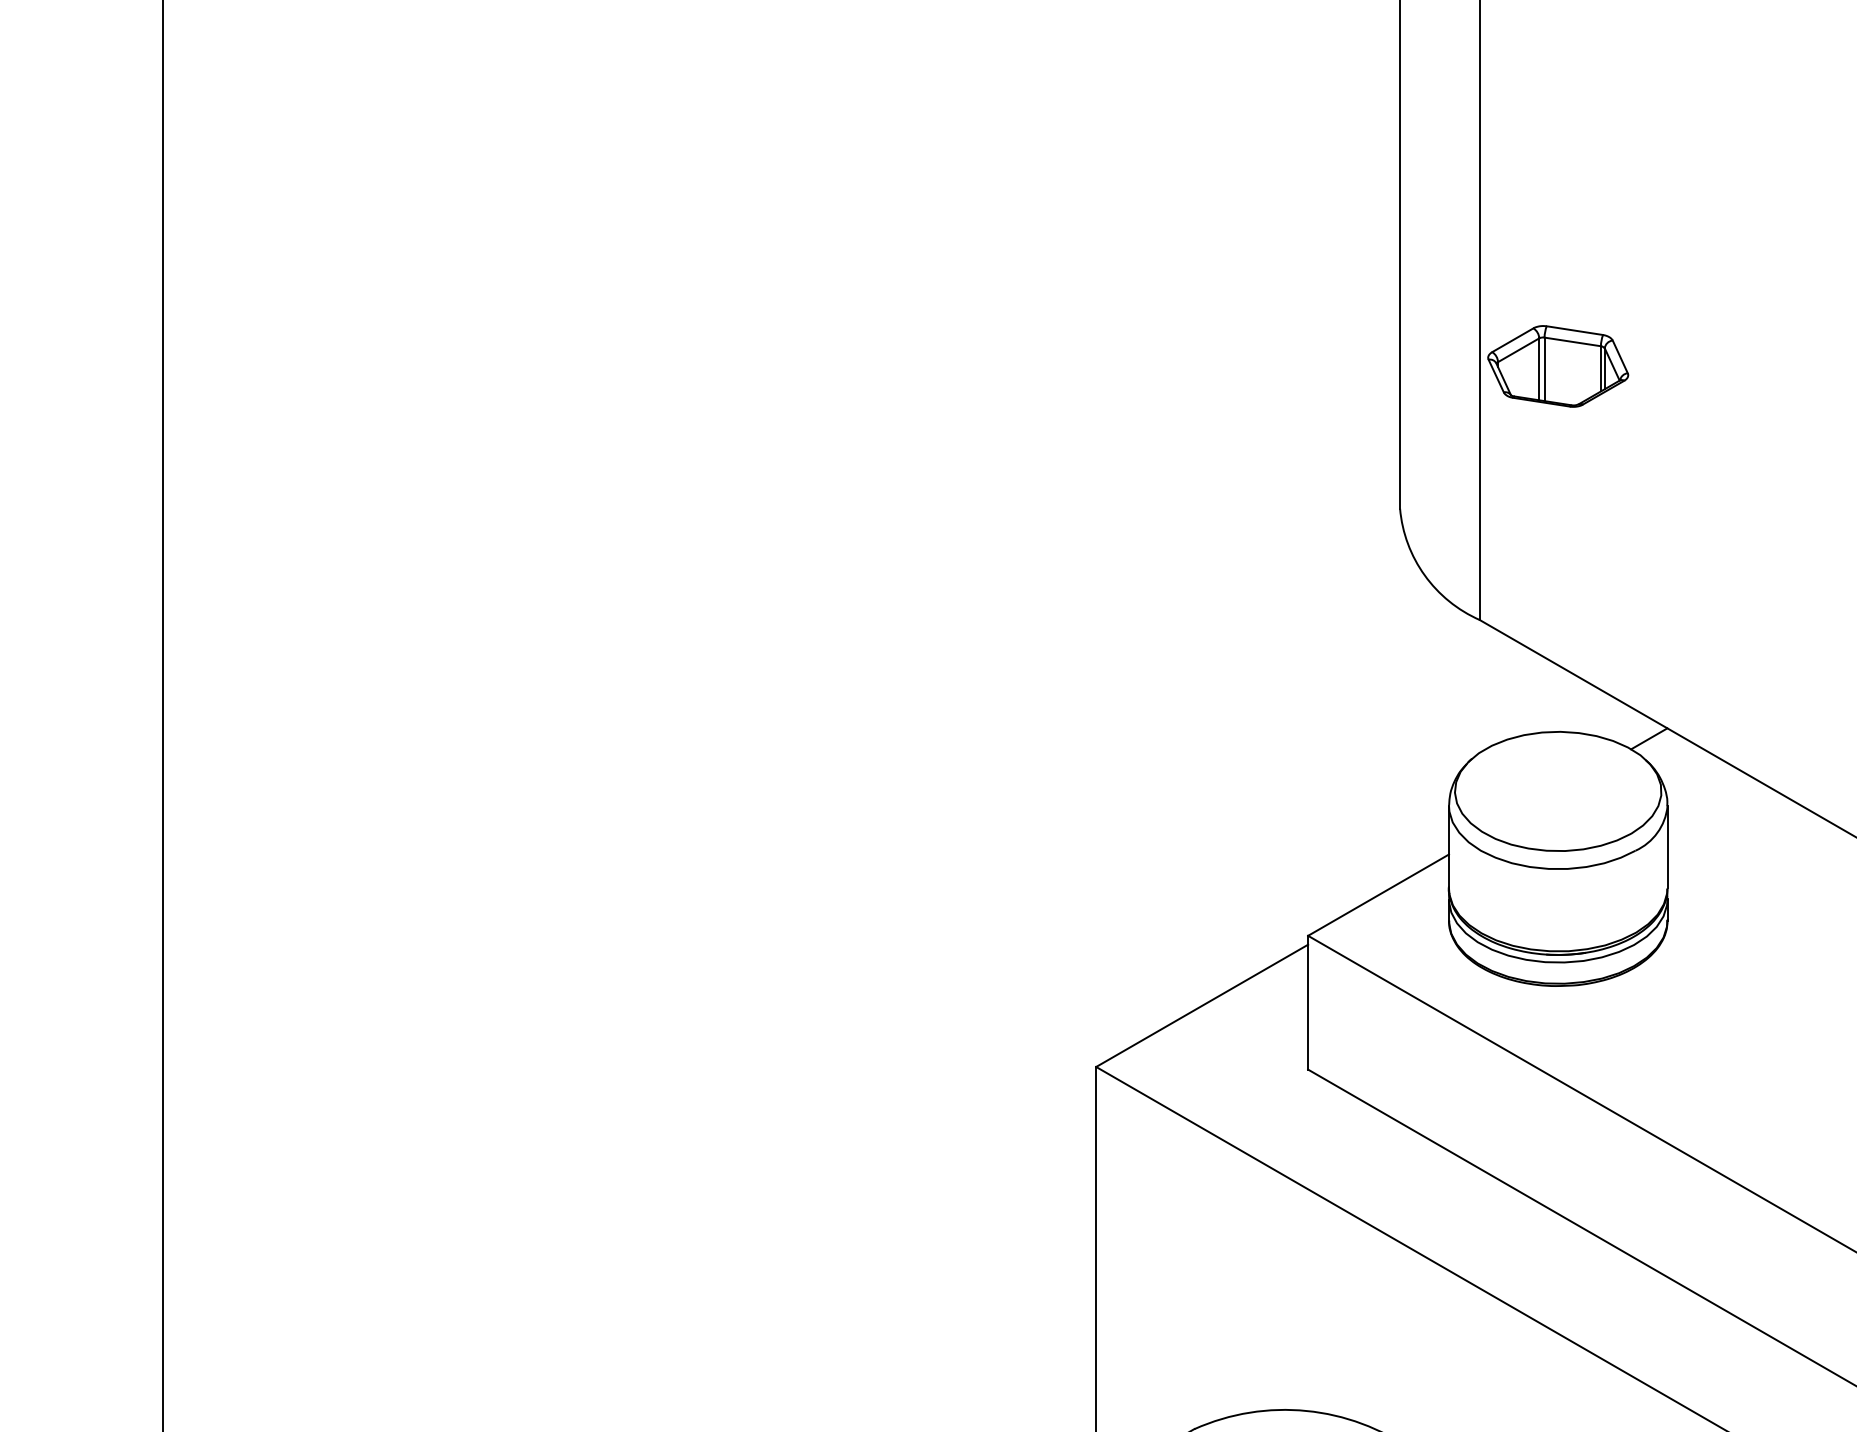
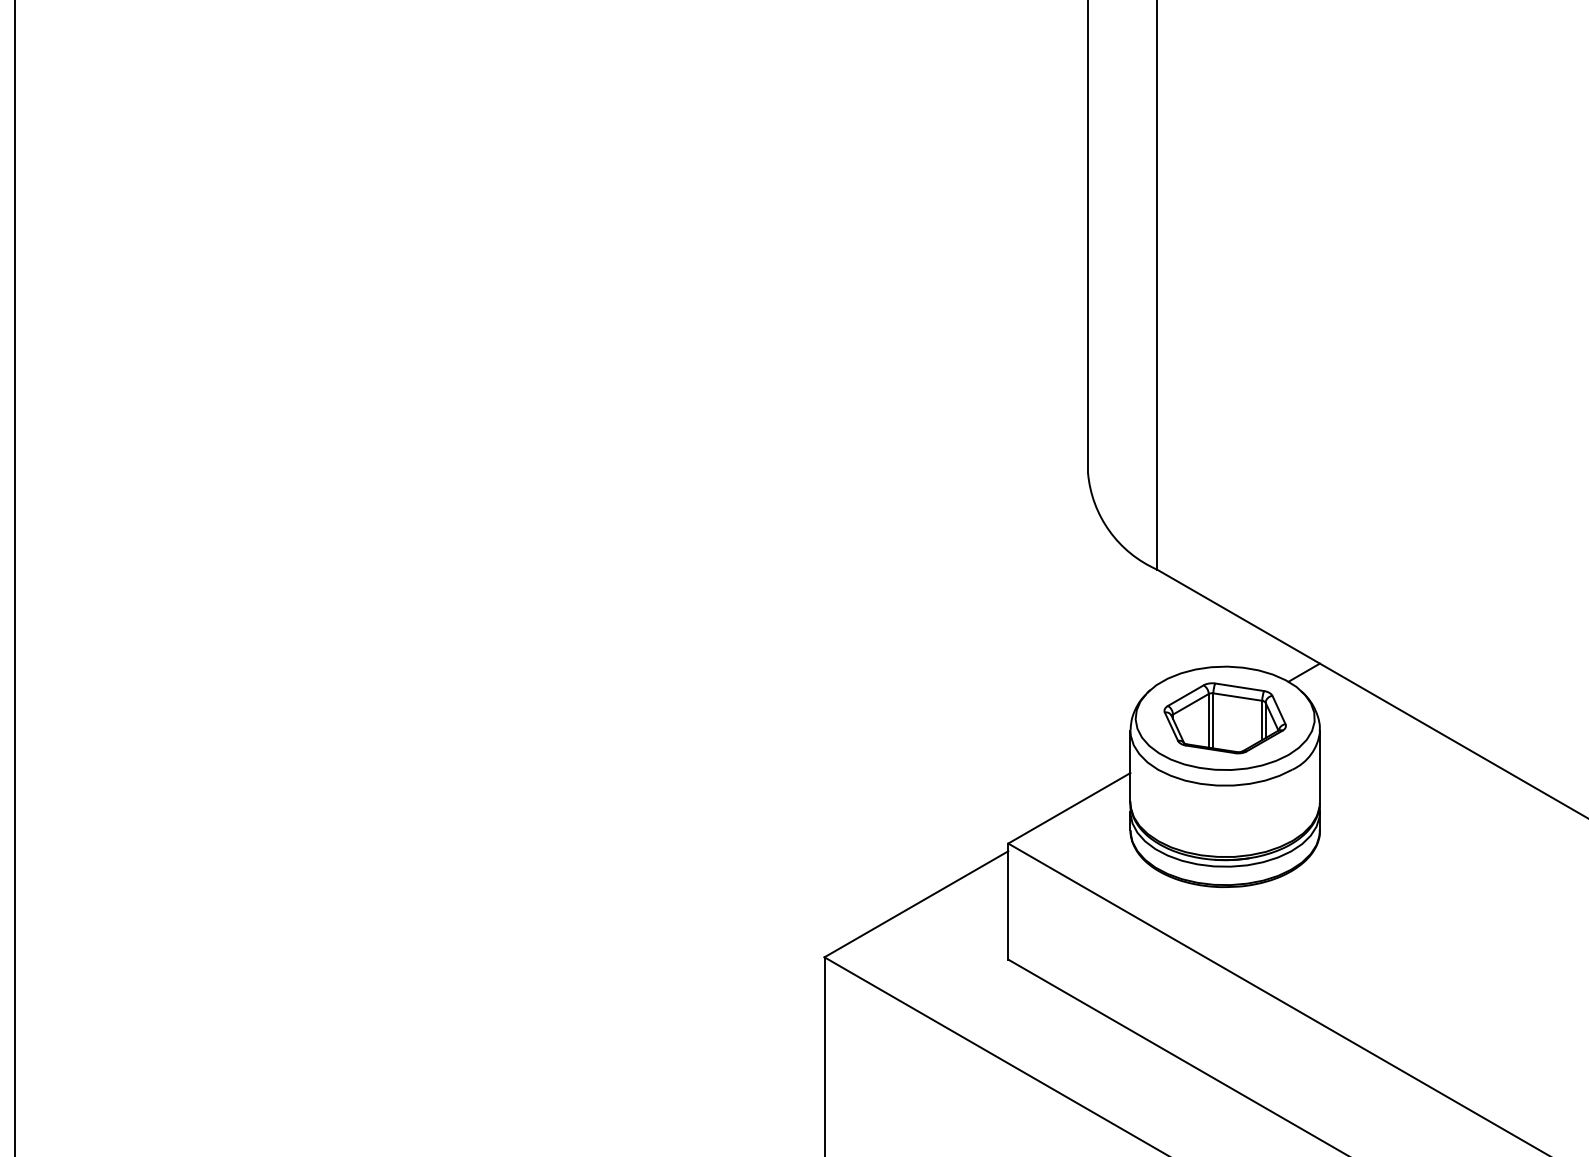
part: (1558, 366) -> (1225, 718), moved

